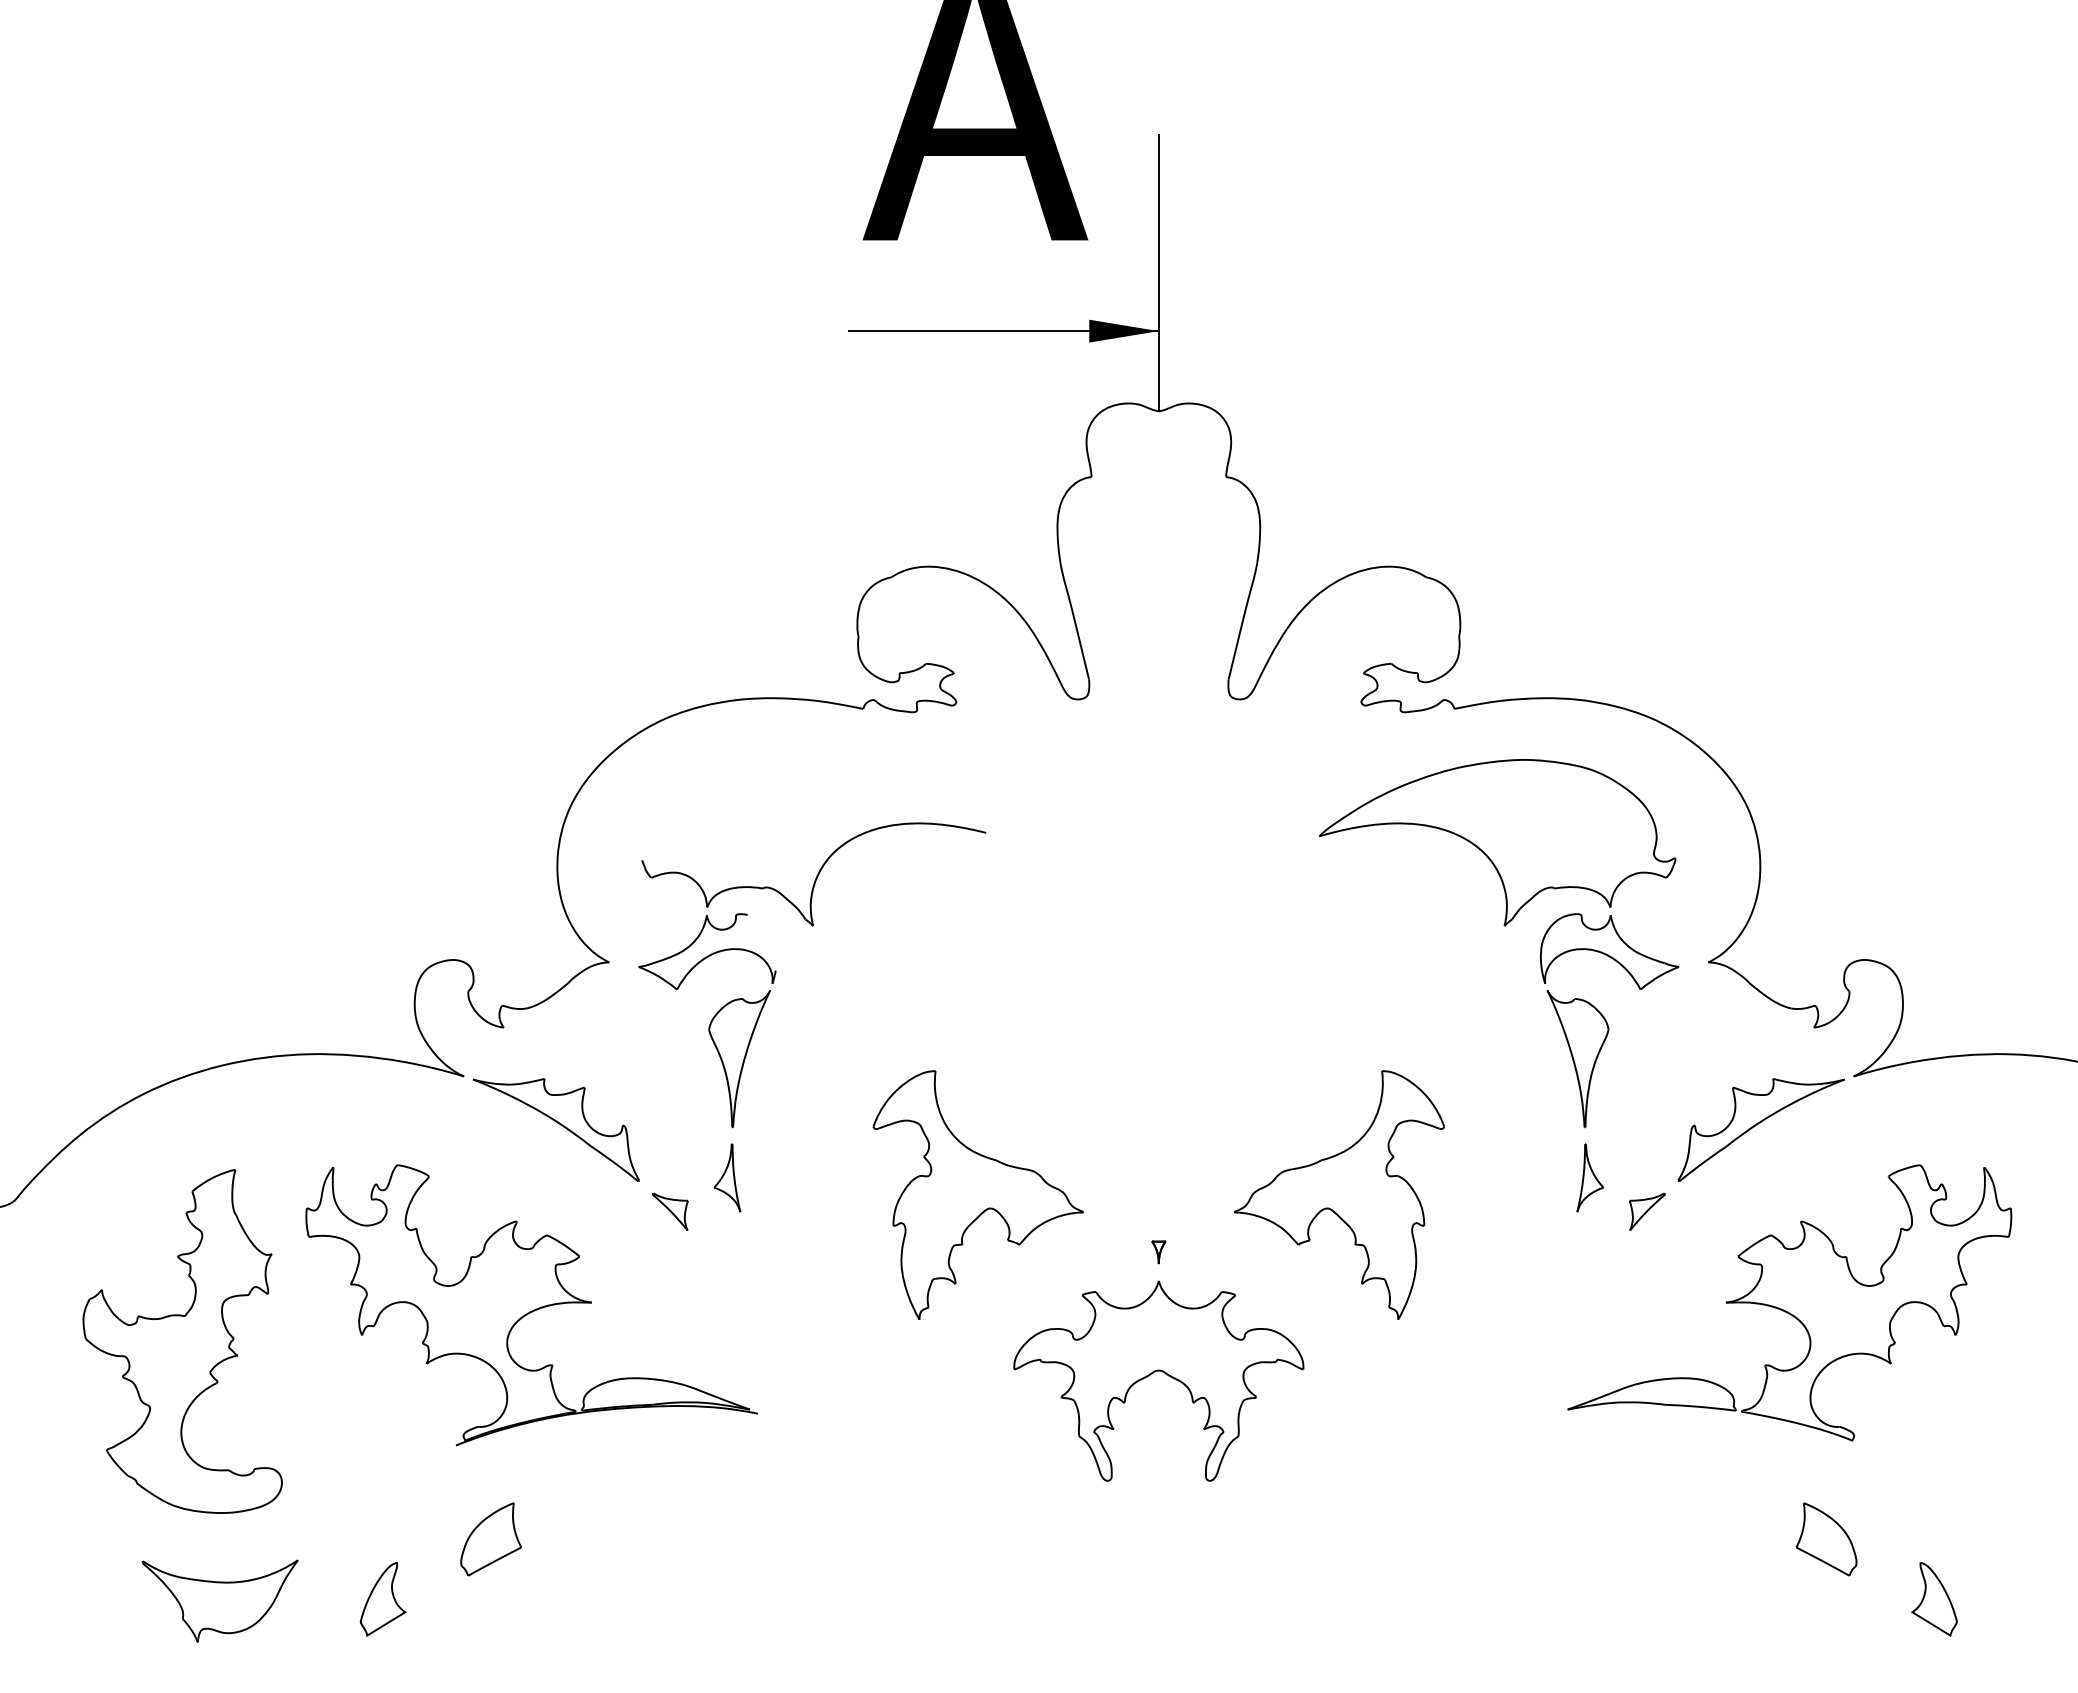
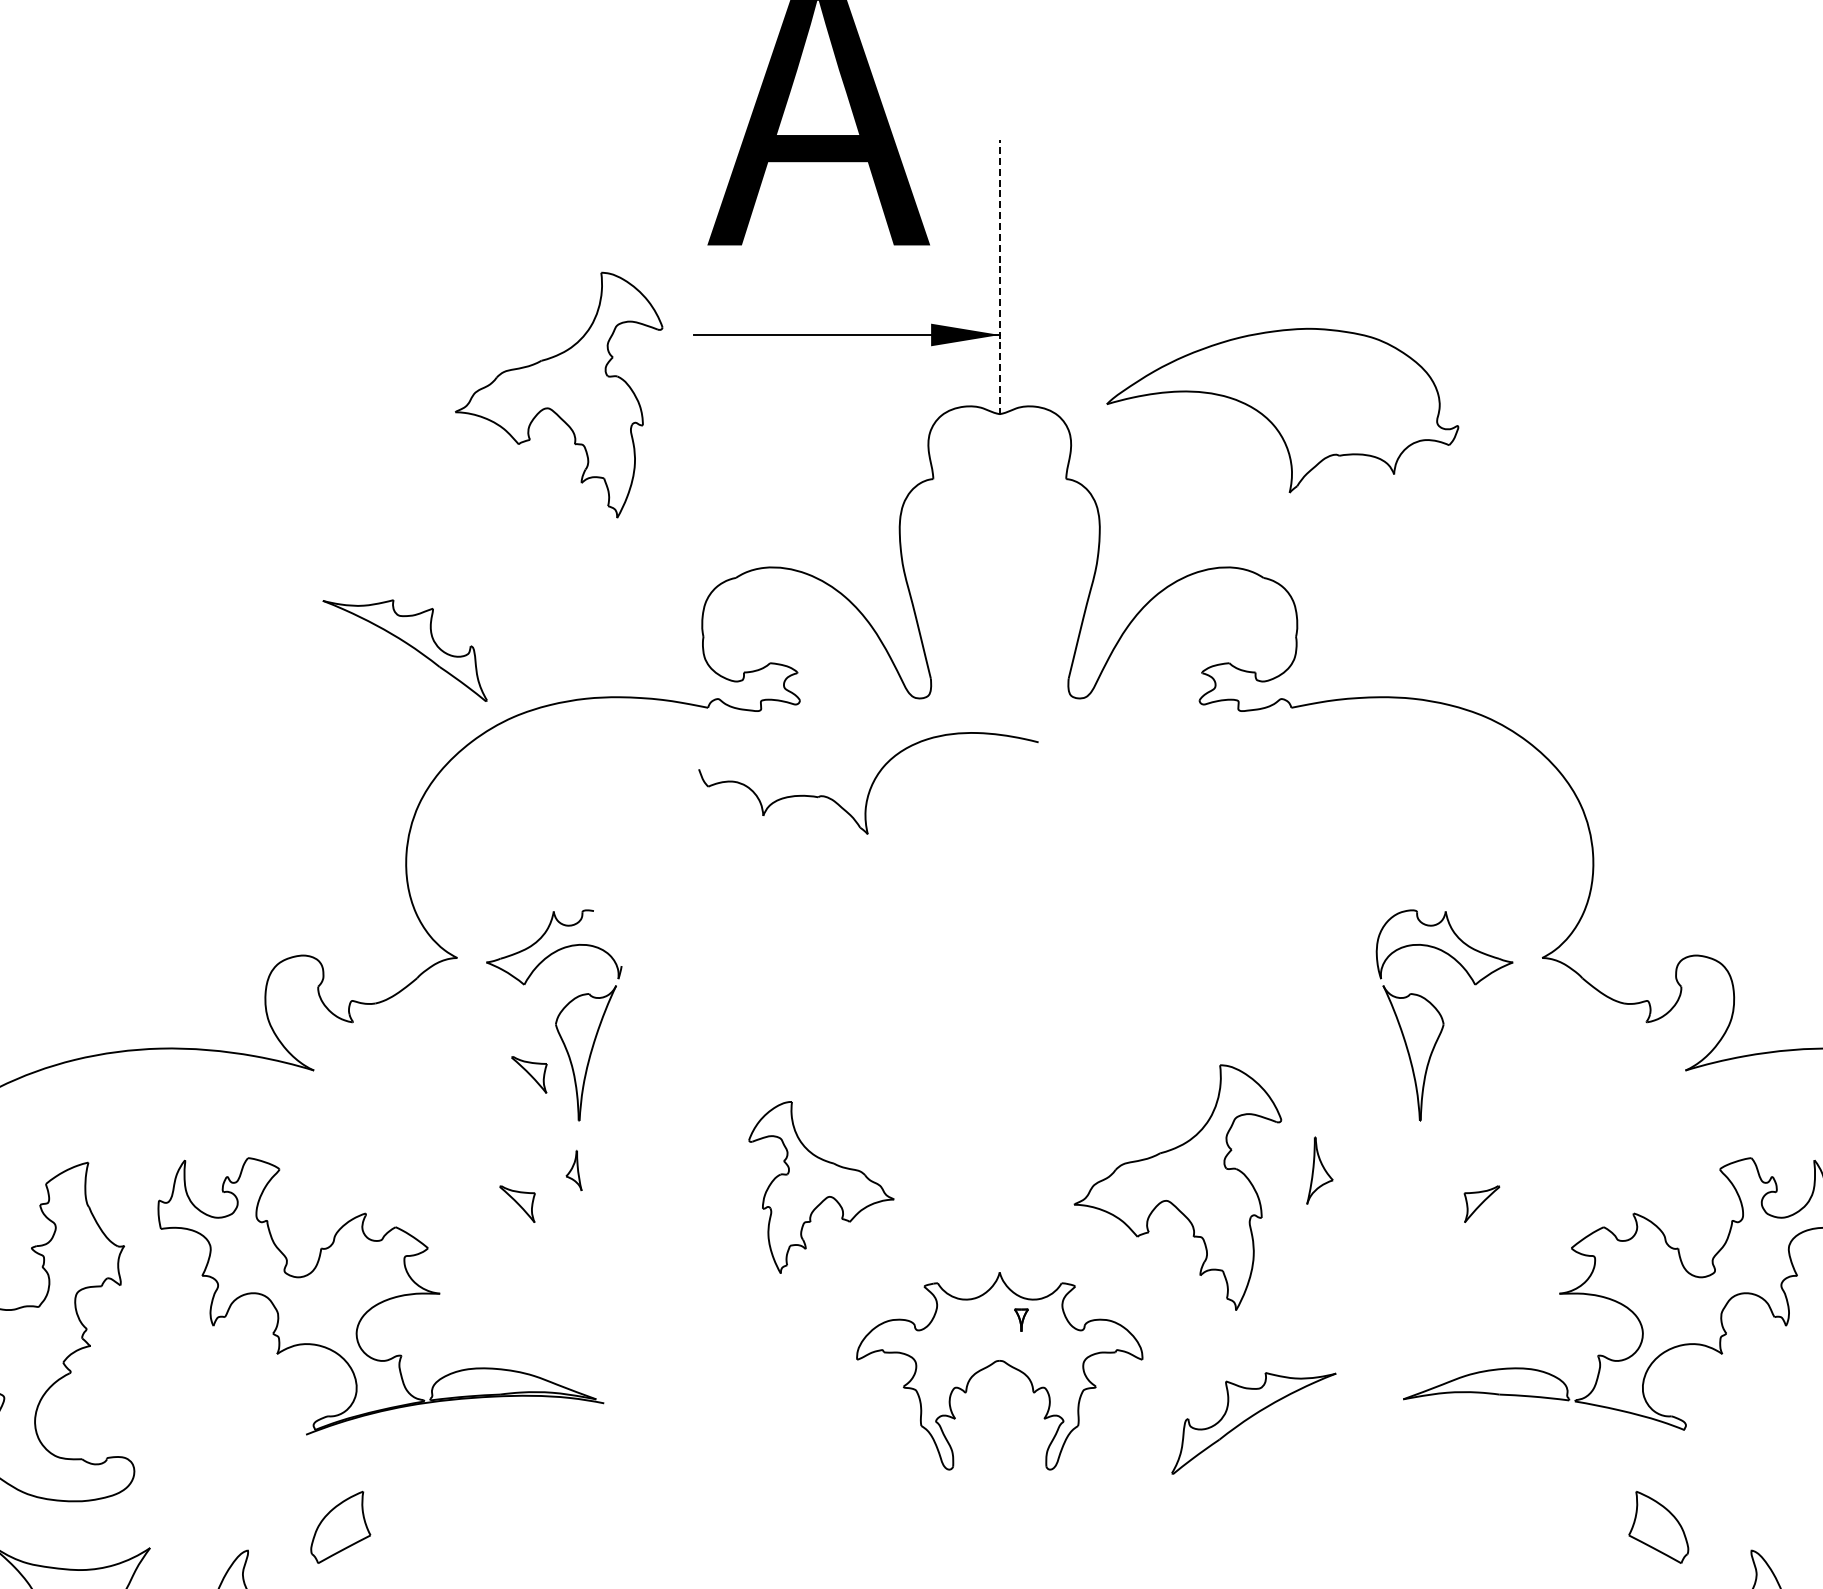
line: (1158, 272) -> (999, 277), solid -> dashed
part: (711, 391) -> (558, 394), added
part: (1497, 842) -> (1282, 410), moved
part: (813, 874) -> (868, 783), moved
part: (682, 1080) -> (529, 1074), added
part: (557, 1123) -> (406, 644), moved
part: (1760, 1129) -> (1253, 1422), moved
part: (727, 1177) -> (574, 1170), size x0.6
part: (1589, 1177) -> (1319, 1170), moved
part: (977, 1194) -> (820, 1187), size x0.7
part: (1158, 1252) -> (1021, 1320), moved

